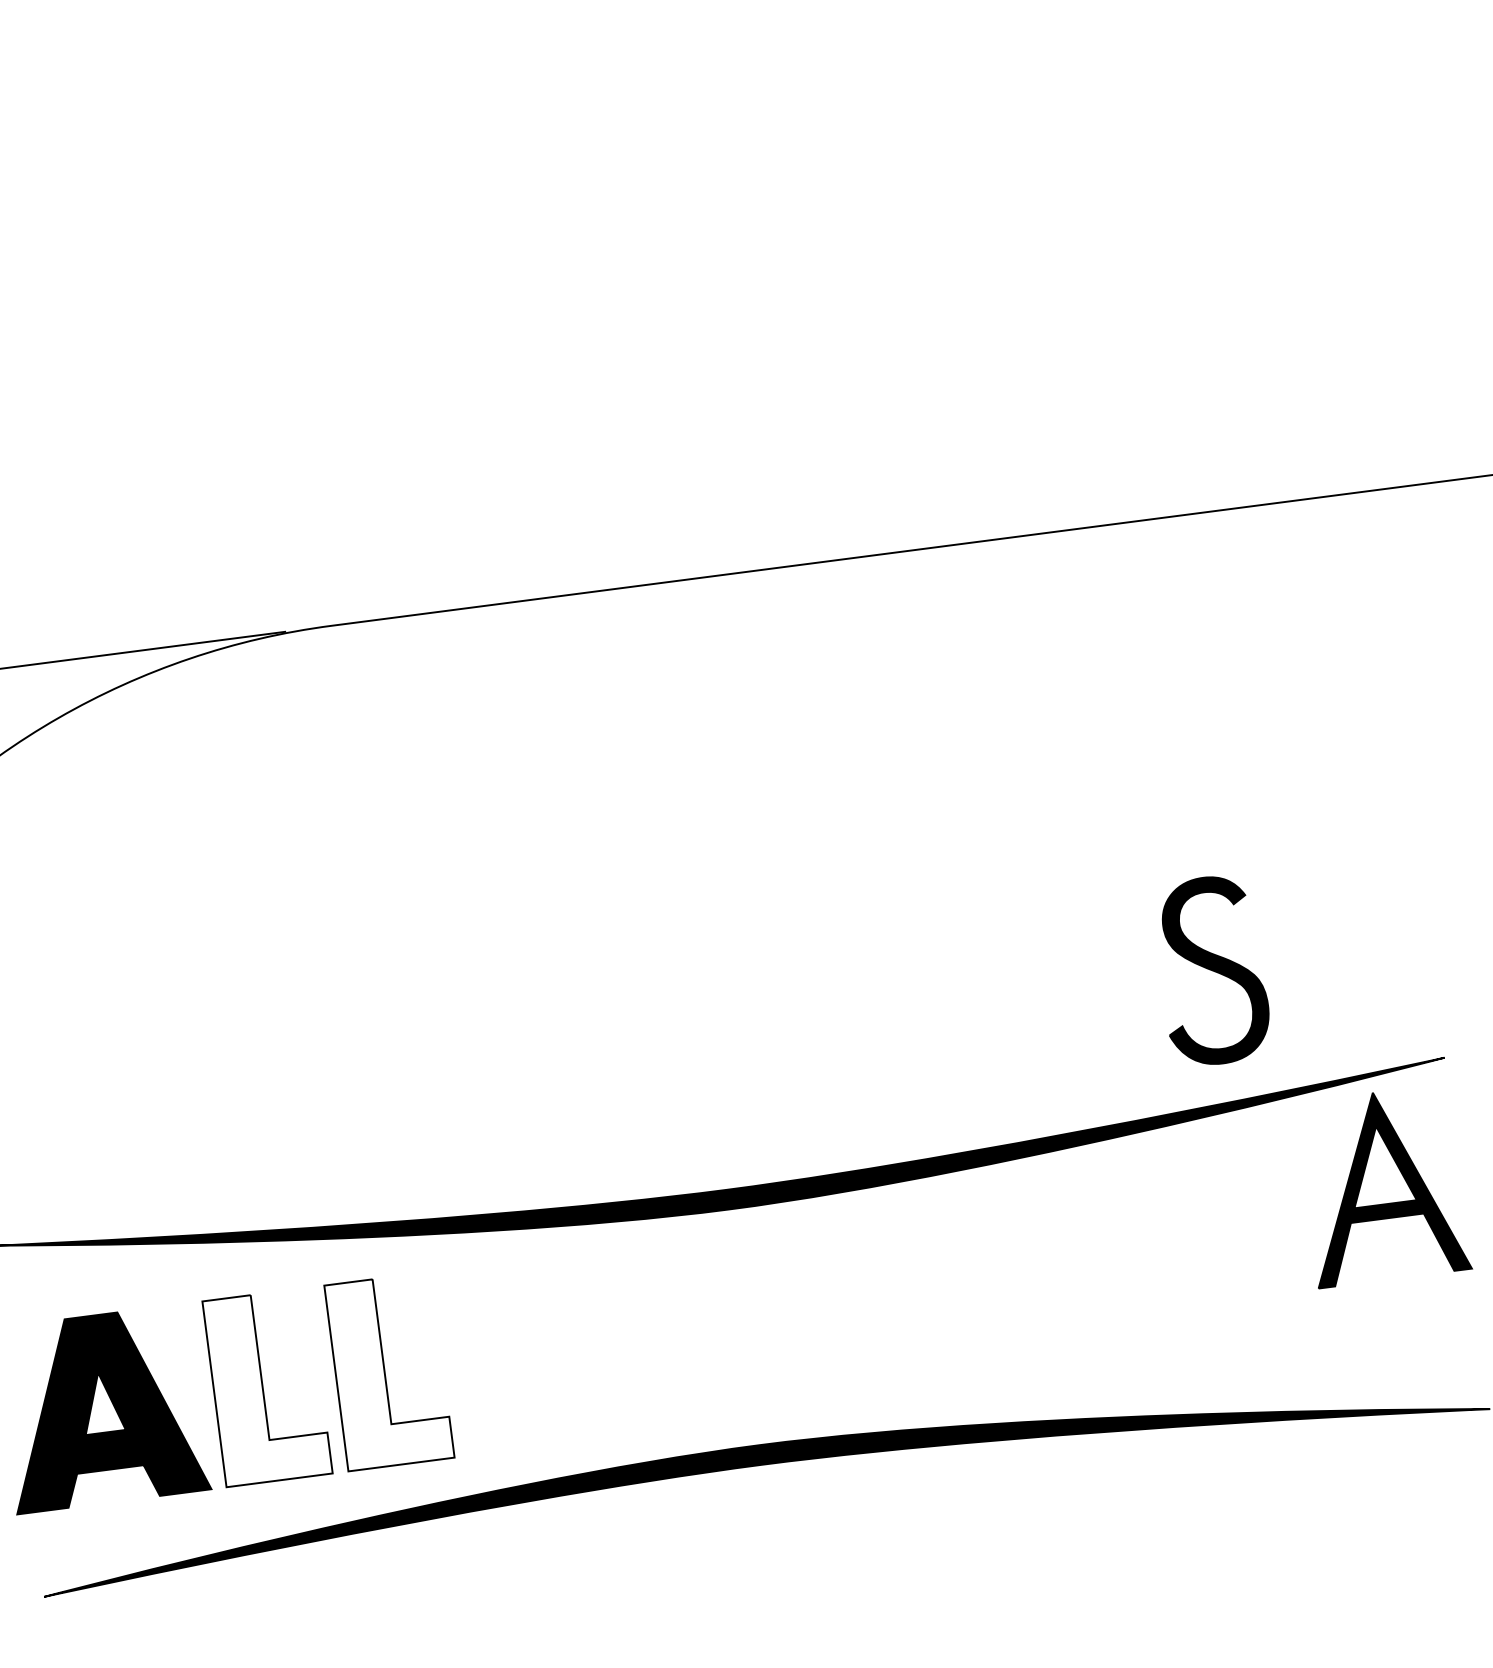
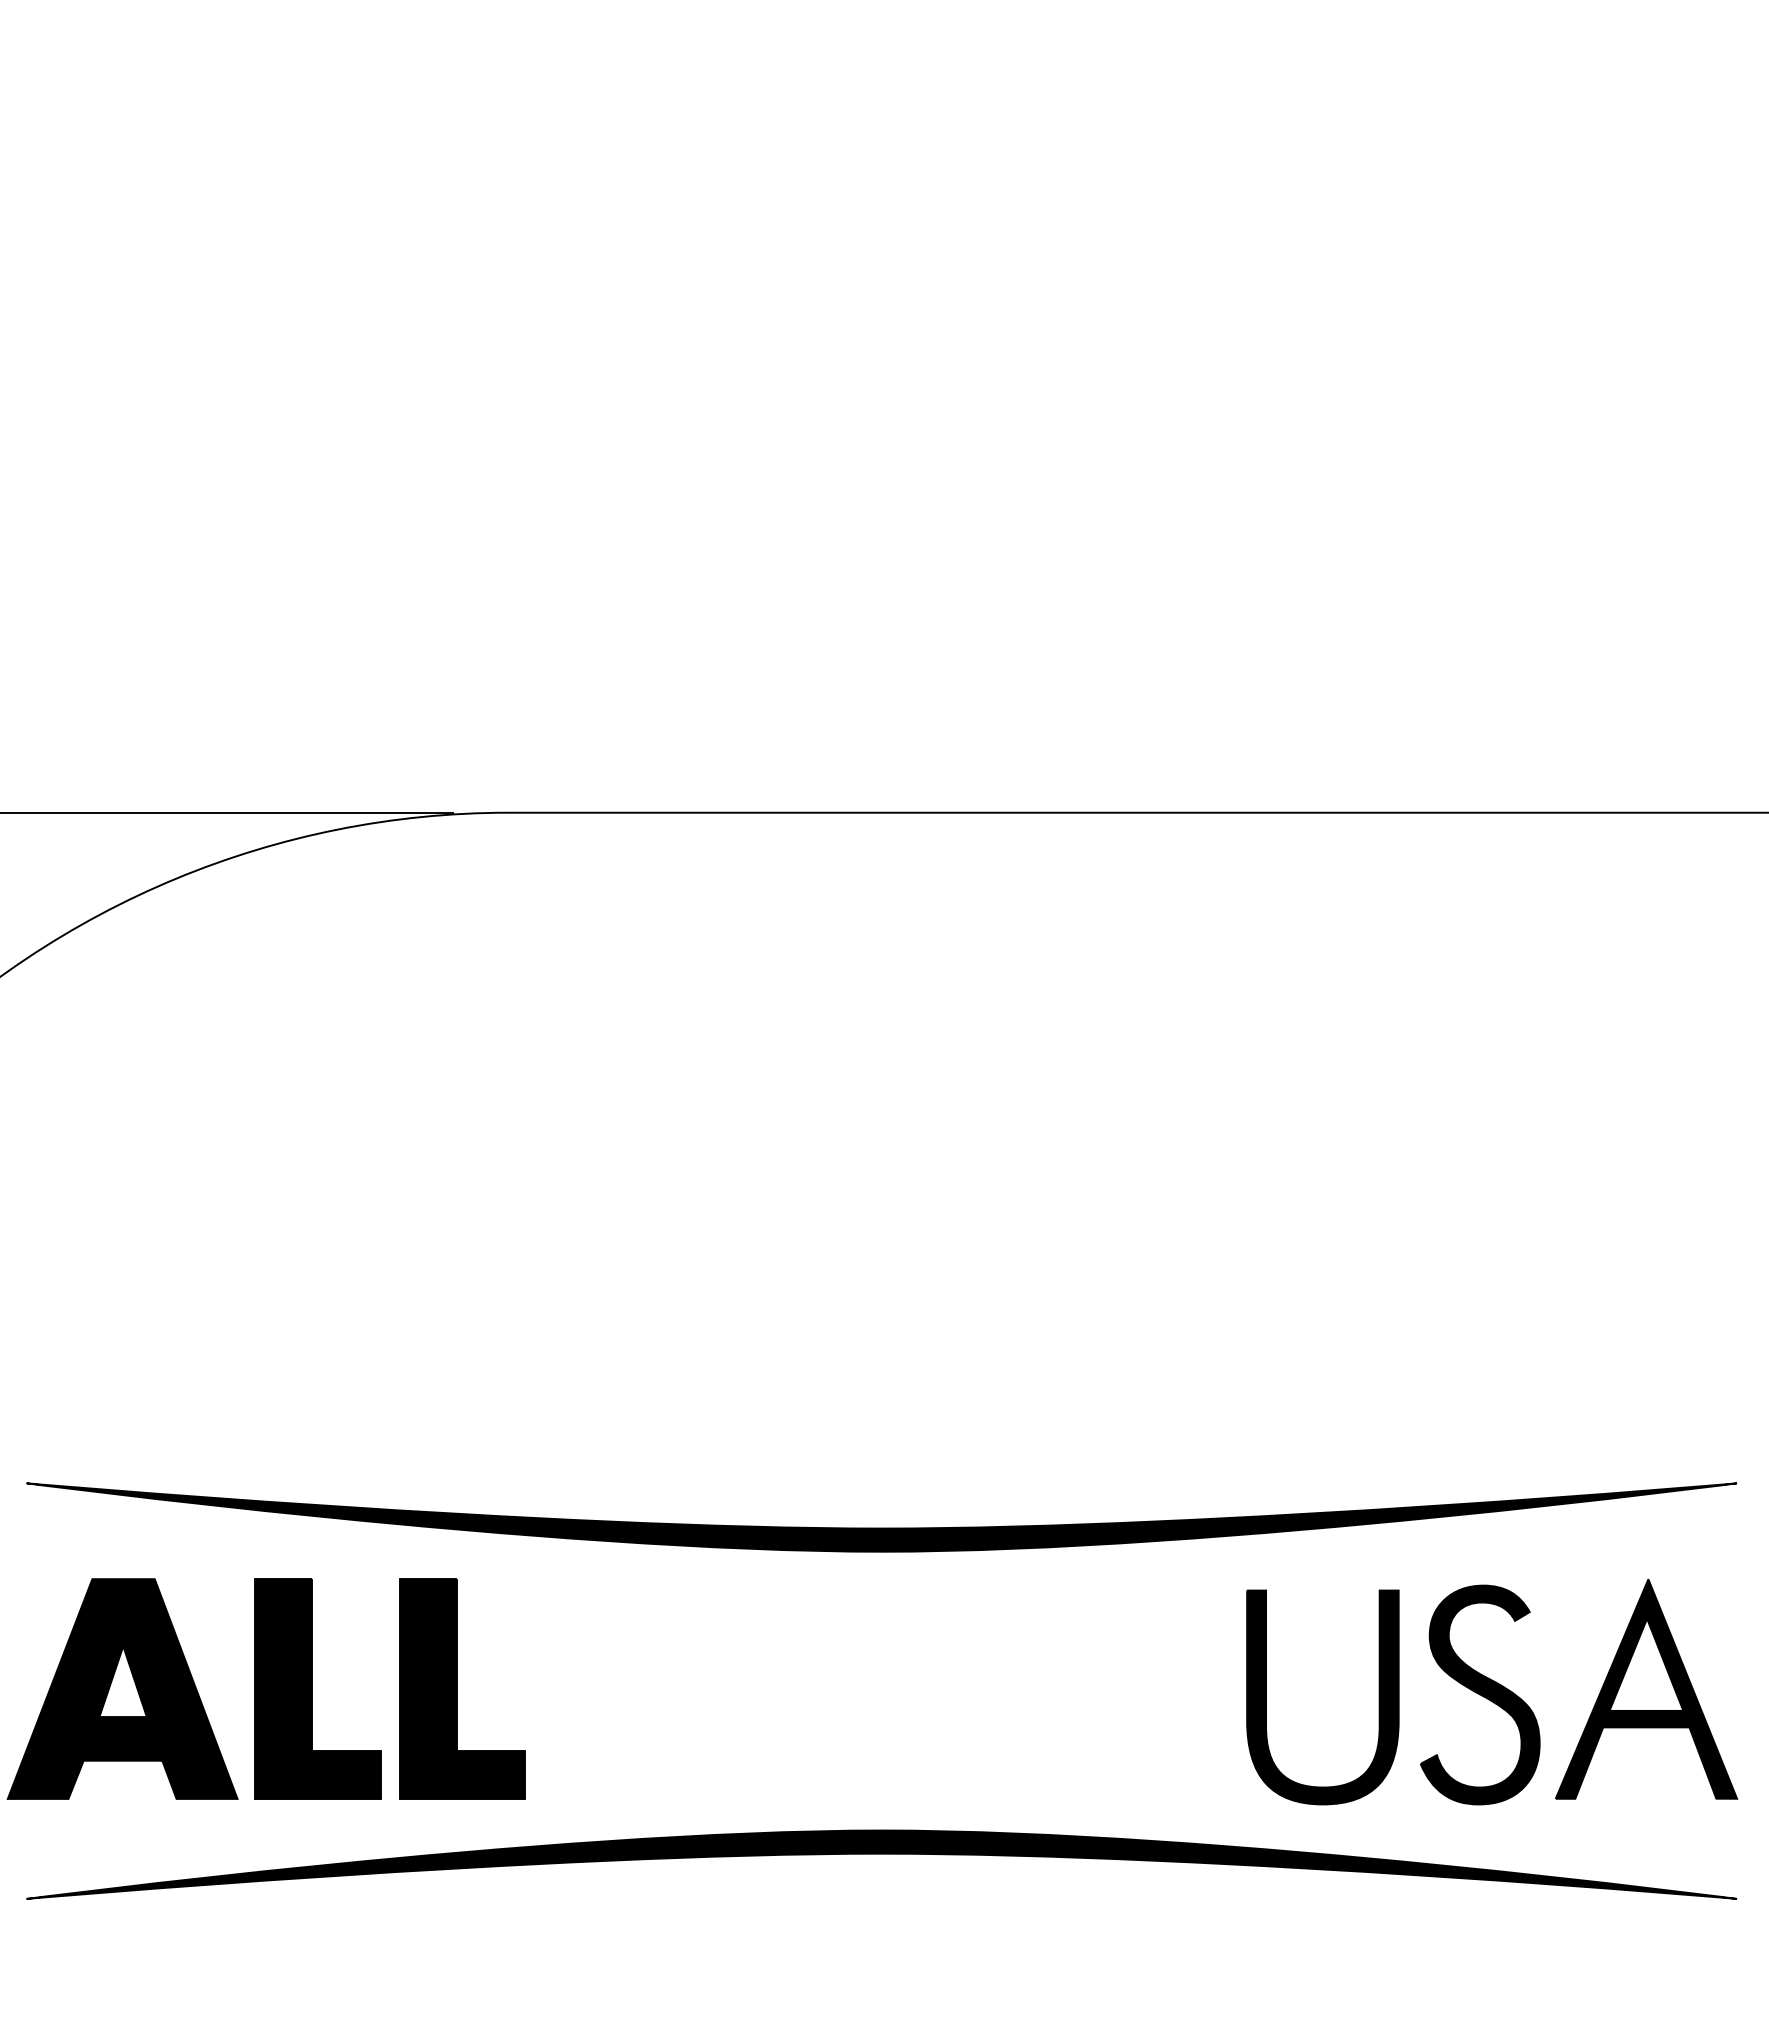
part: (1212, 970) -> (1480, 1694), moved
part: (1383, 1186) -> (1646, 1689), moved
part: (1070, 1290) -> (1266, 1697), added
fill: (389, 1371) -> (462, 1688), added
fill: (266, 1387) -> (317, 1688), added

